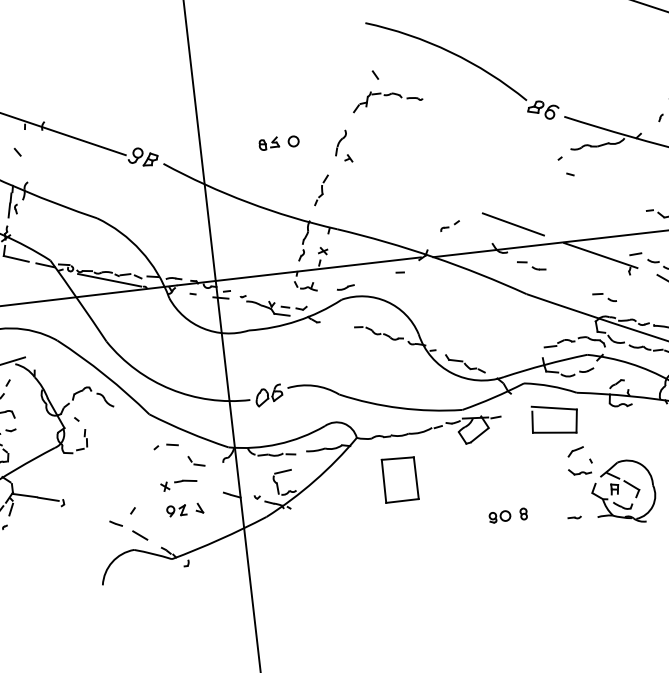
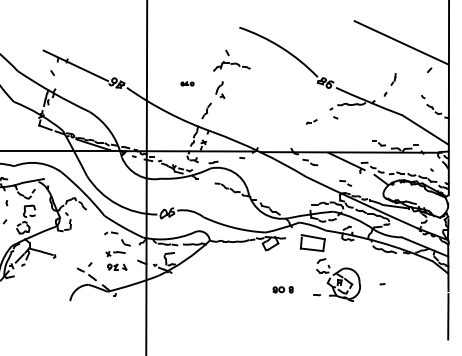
part: (384, 88) -> (231, 60), moved
part: (278, 142) -> (187, 83), size x0.6
line: (513, 223) -> (303, 139), removed
part: (449, 224) -> (311, 121), moved
part: (399, 479) -> (229, 264), removed

